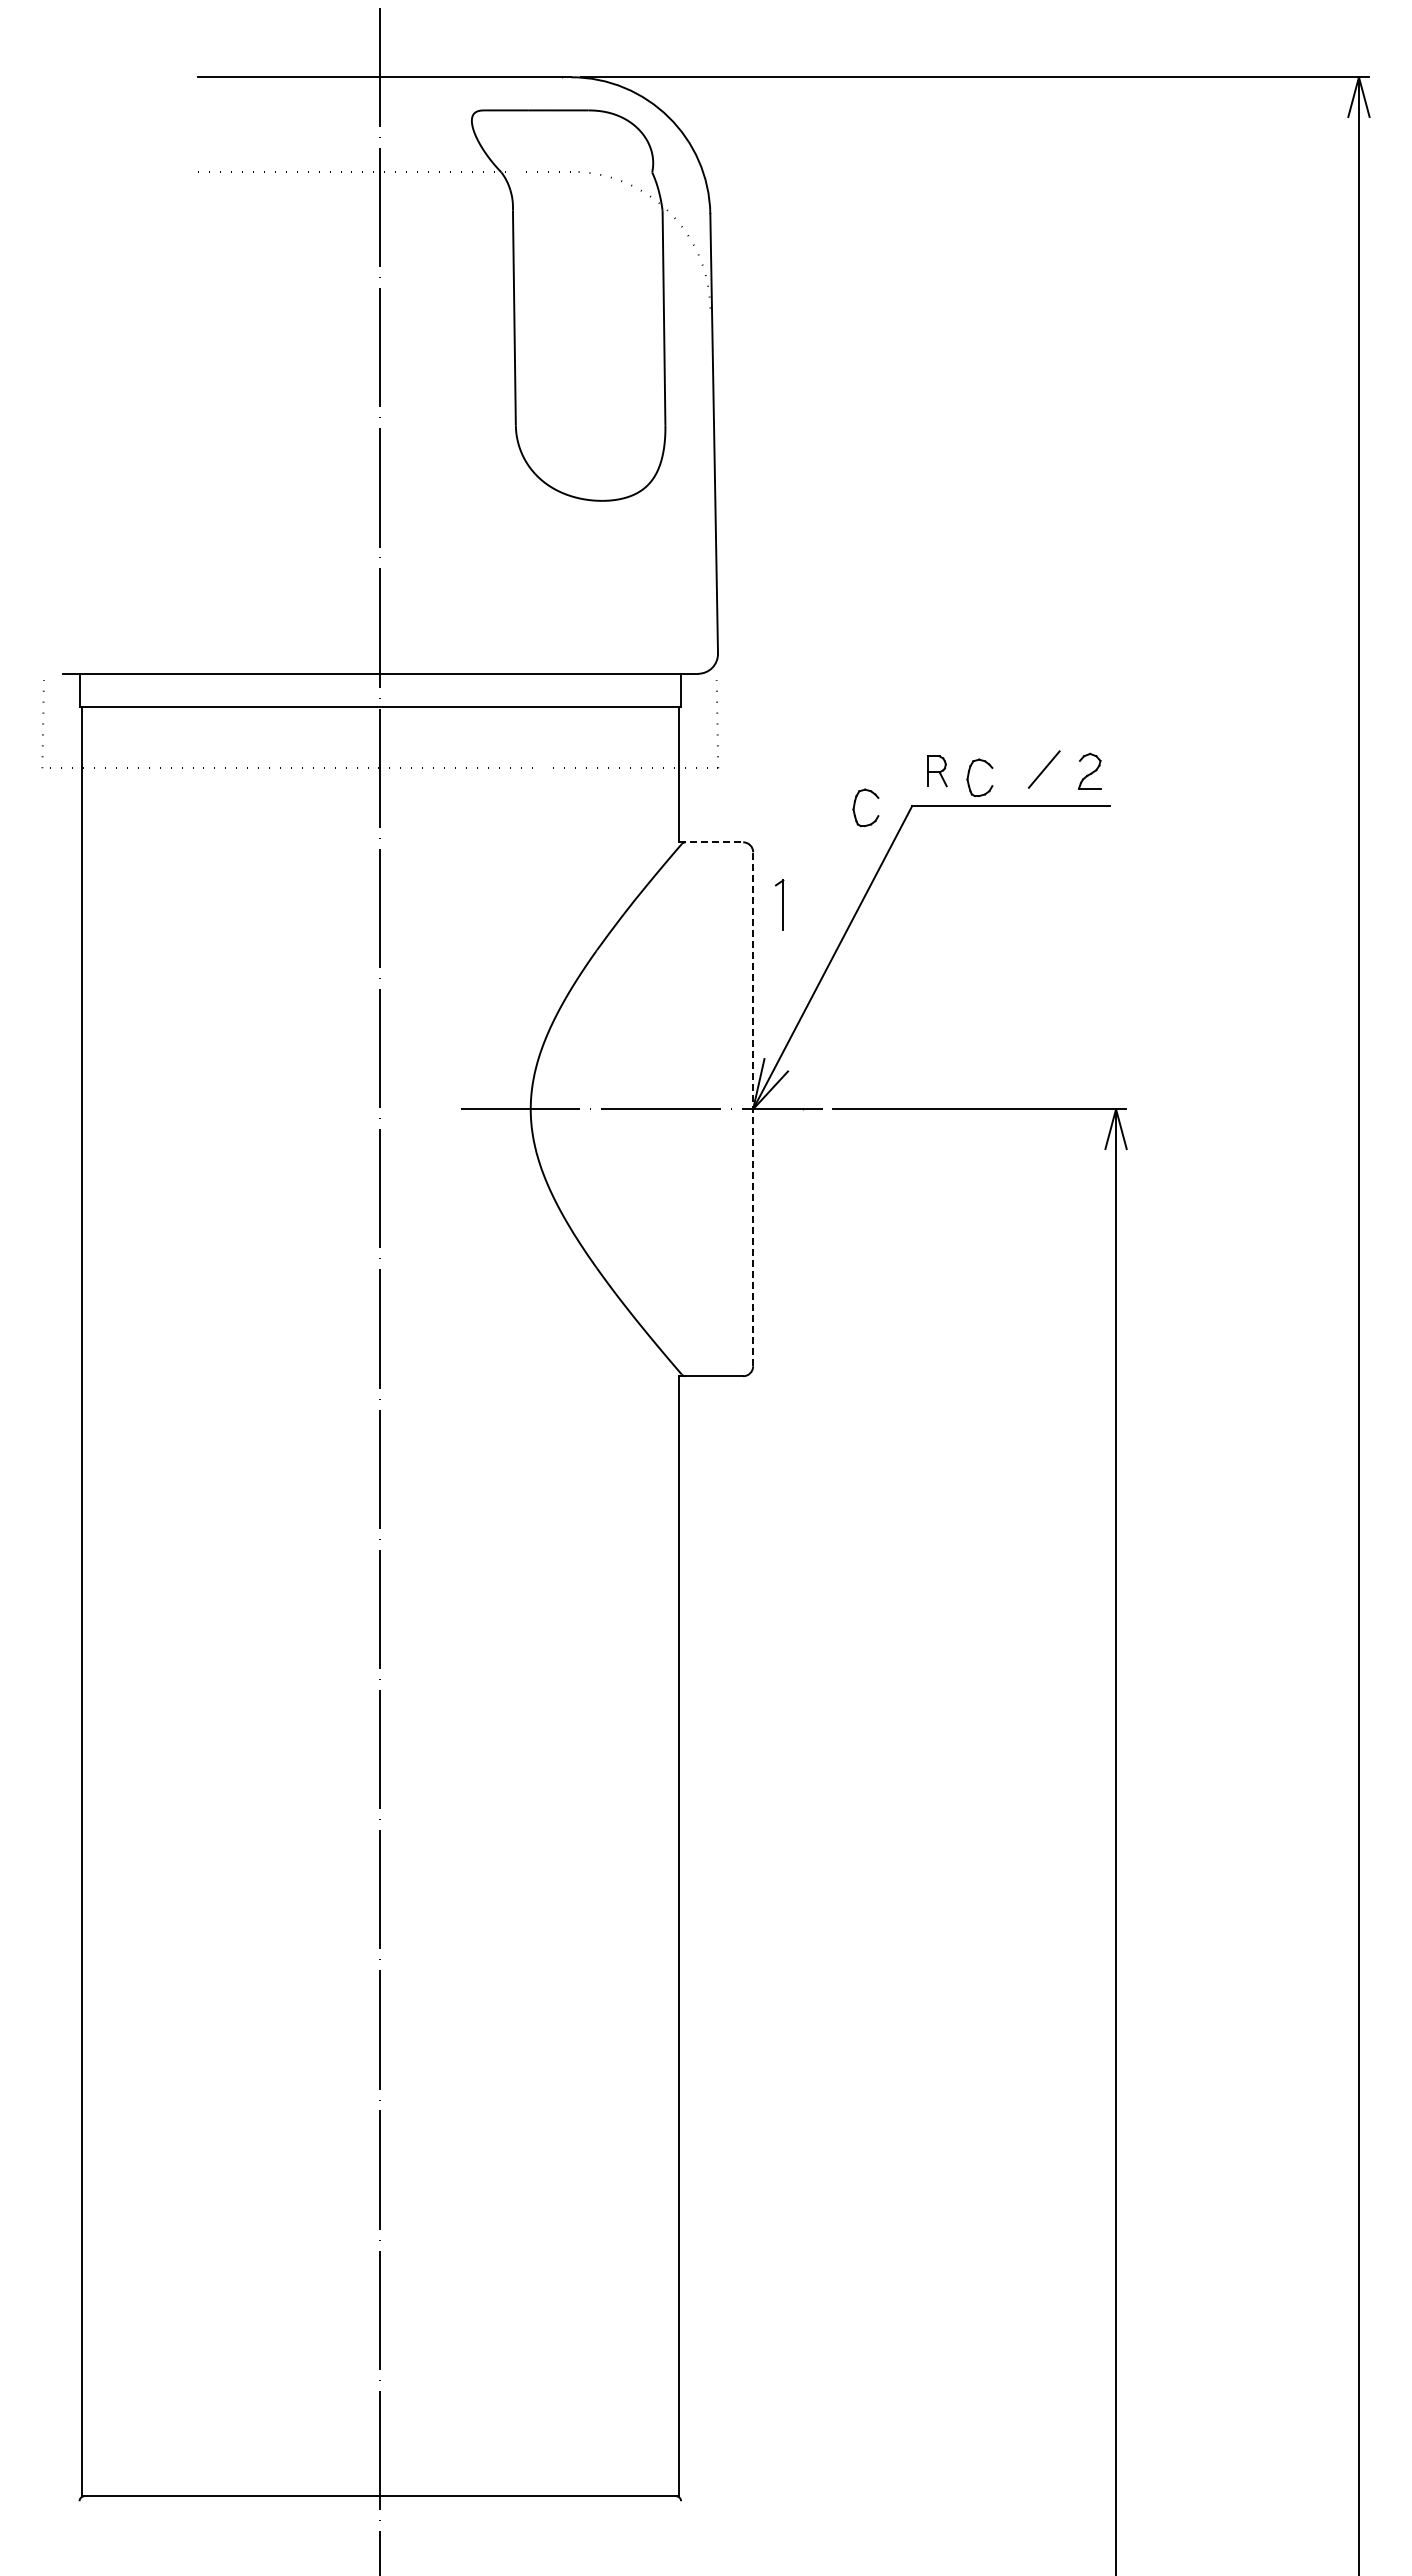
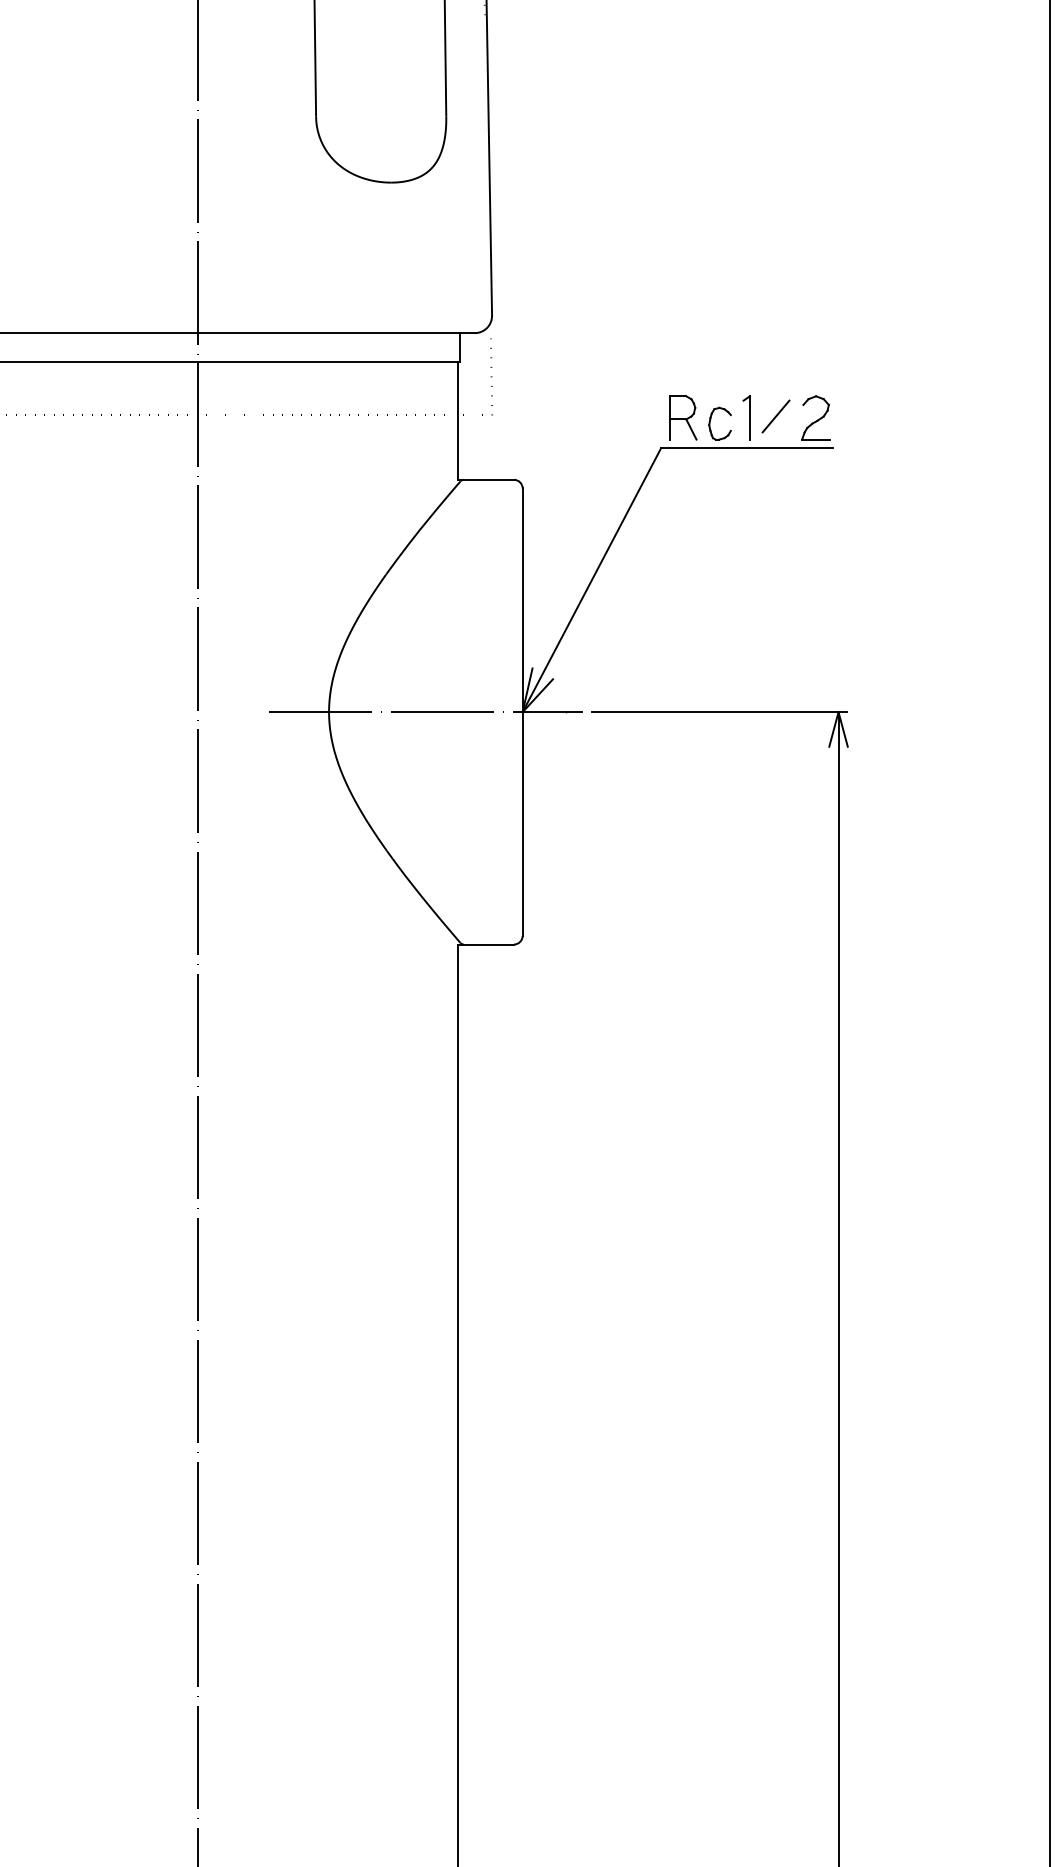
part: (937, 771) -> (683, 418), size x1.67
part: (1089, 771) -> (815, 418), size x1.43
part: (855, 805) -> (611, 447), removed
line: (711, 842) -> (486, 479), dashed -> solid
part: (779, 904) -> (746, 417), moved
line: (753, 1108) -> (522, 711), dashed -> solid

